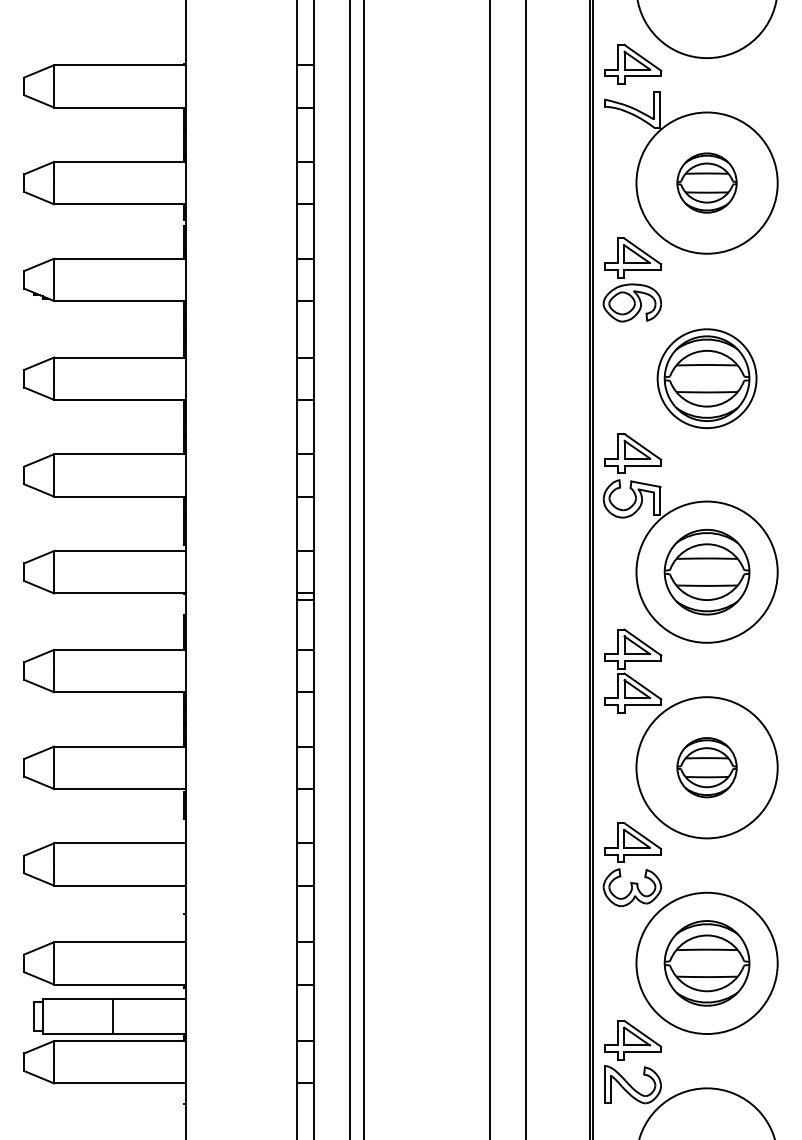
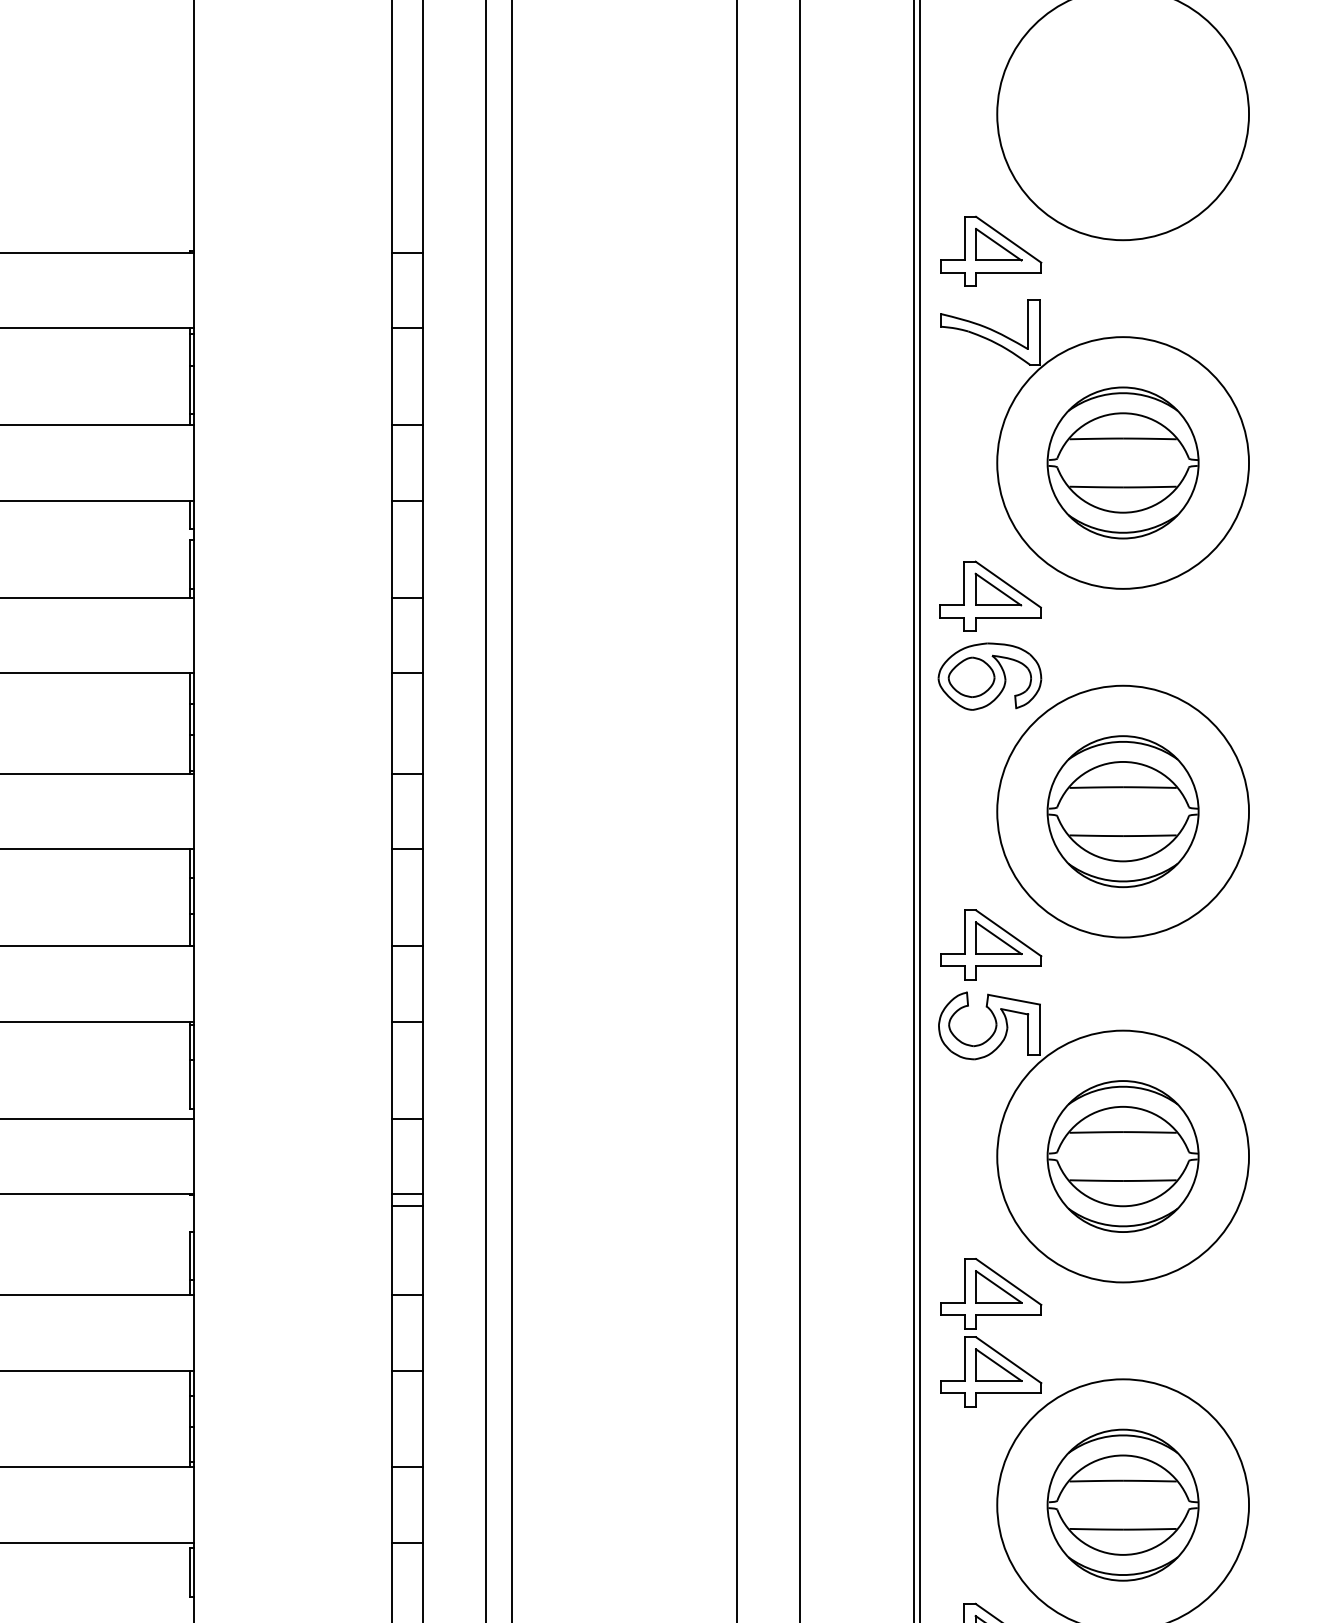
part: (706, 182) -> (1122, 461), size x1.43
circle: (706, 378) -> (1122, 811), size x1.43
part: (706, 767) -> (1122, 1504), size x1.43

